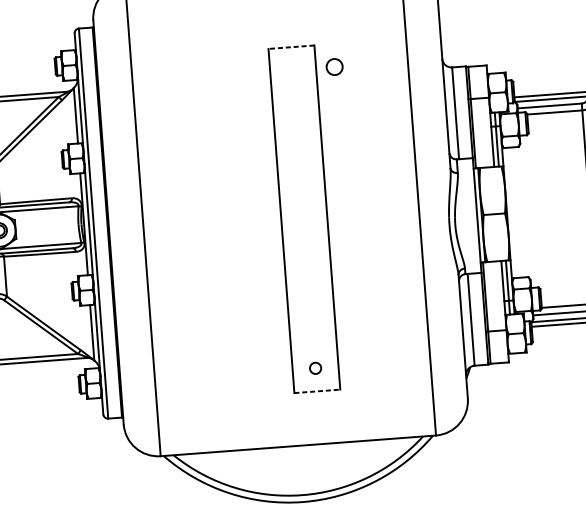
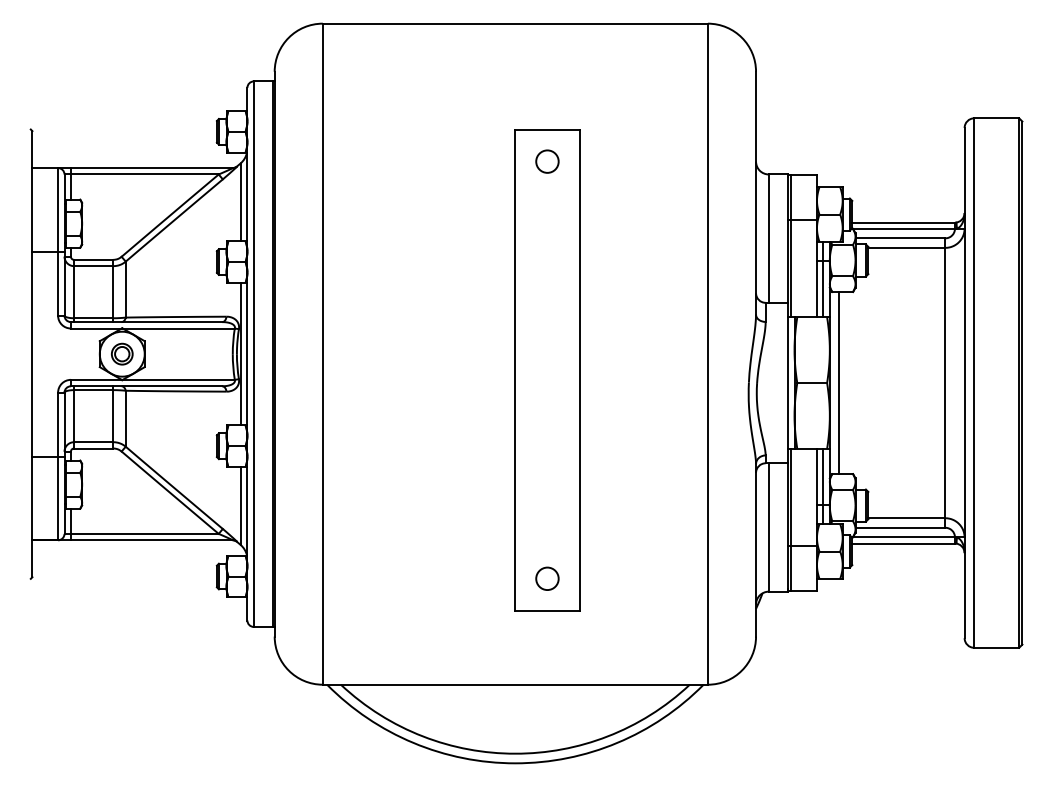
line: (290, 47) -> (546, 129), dashed -> solid
circle: (334, 66) -> (547, 161), moved
line: (513, 213) -> (839, 383), added
circle: (315, 368) -> (547, 578), size x1.43
line: (317, 391) -> (547, 610), dashed -> solid

